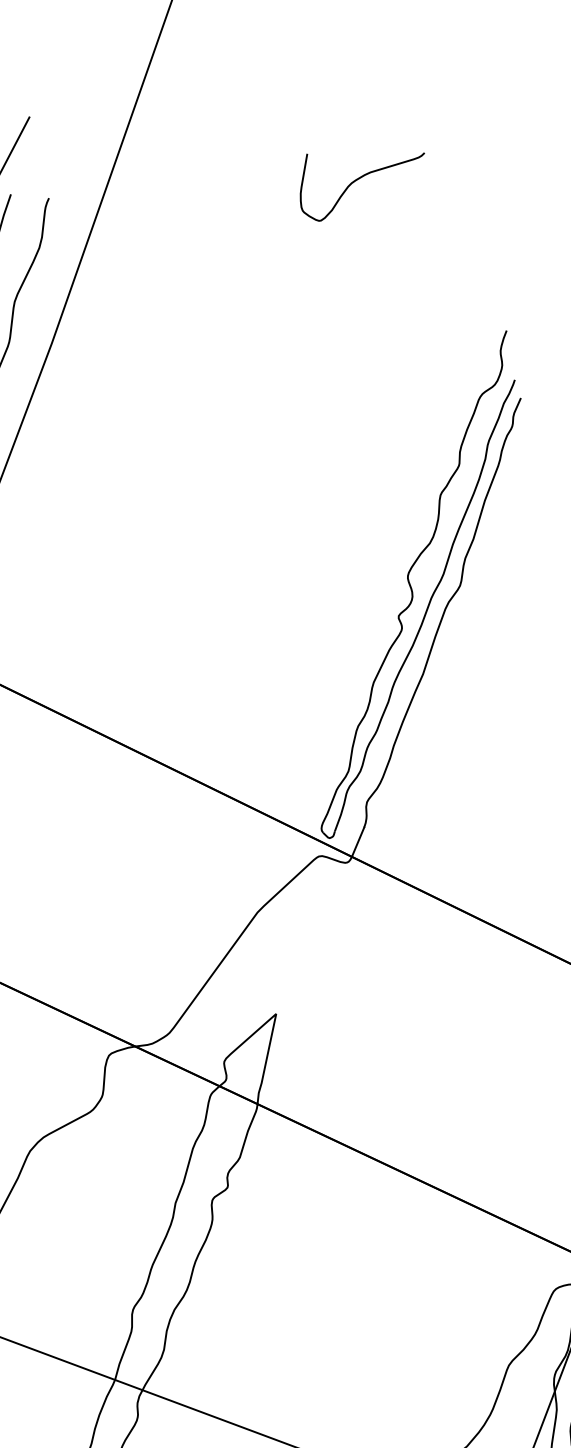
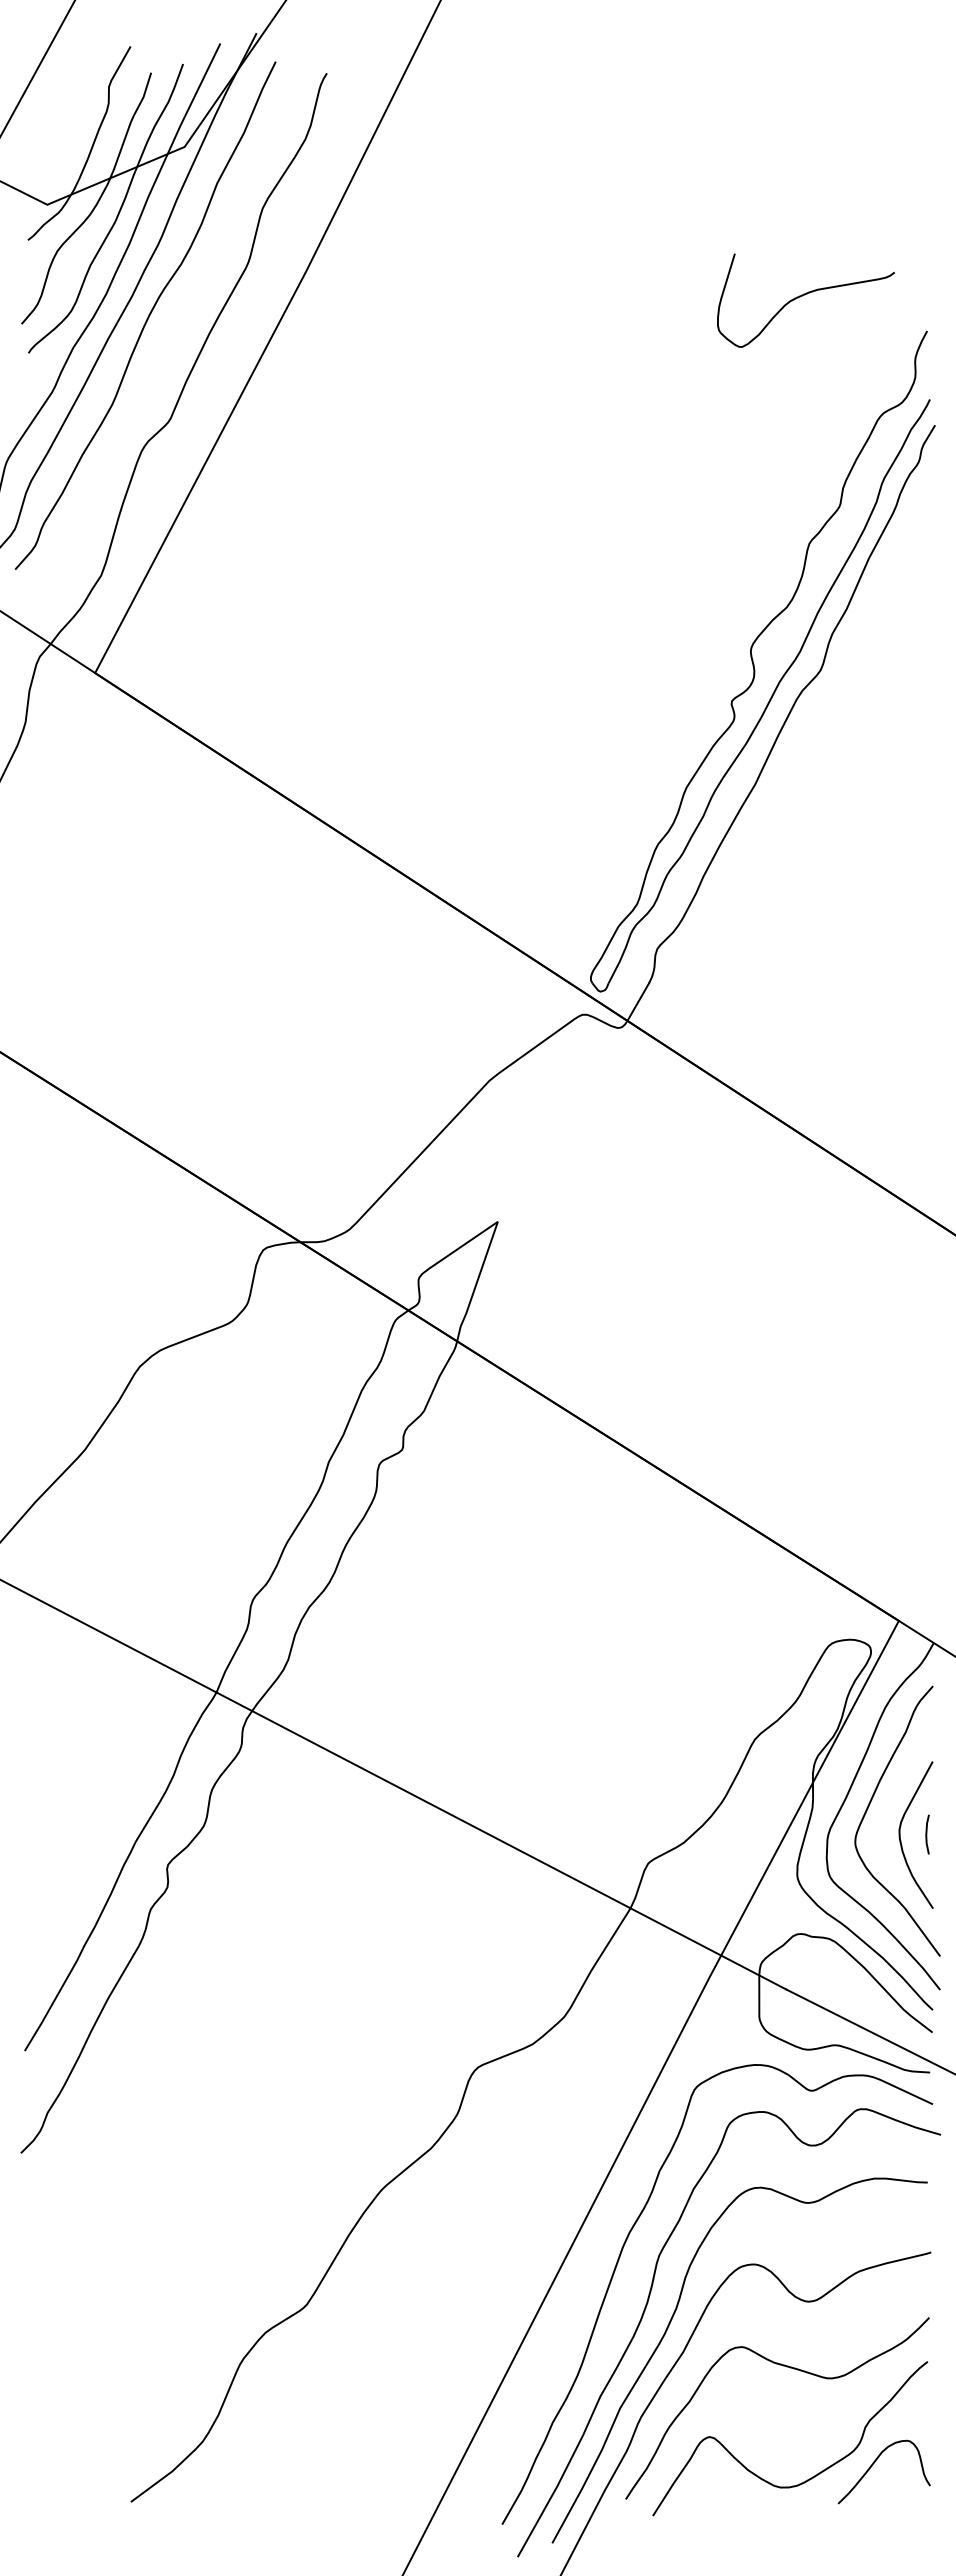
curve: (362, 177) -> (805, 295), moved

